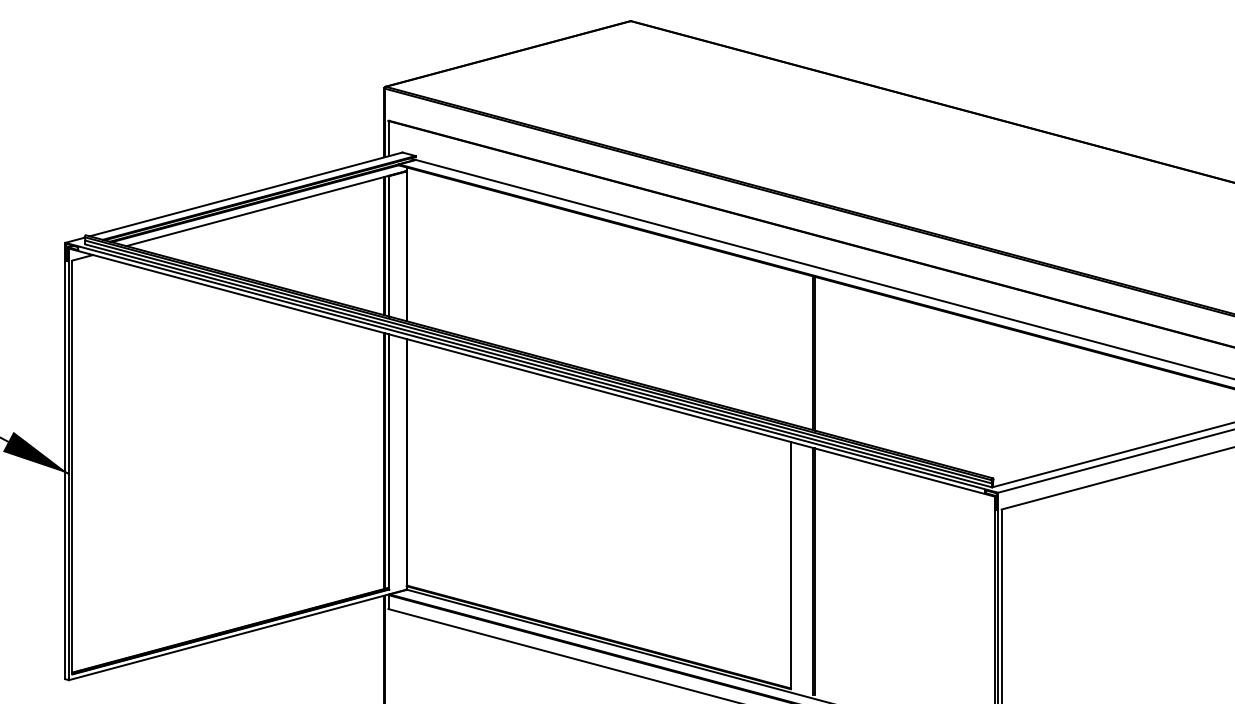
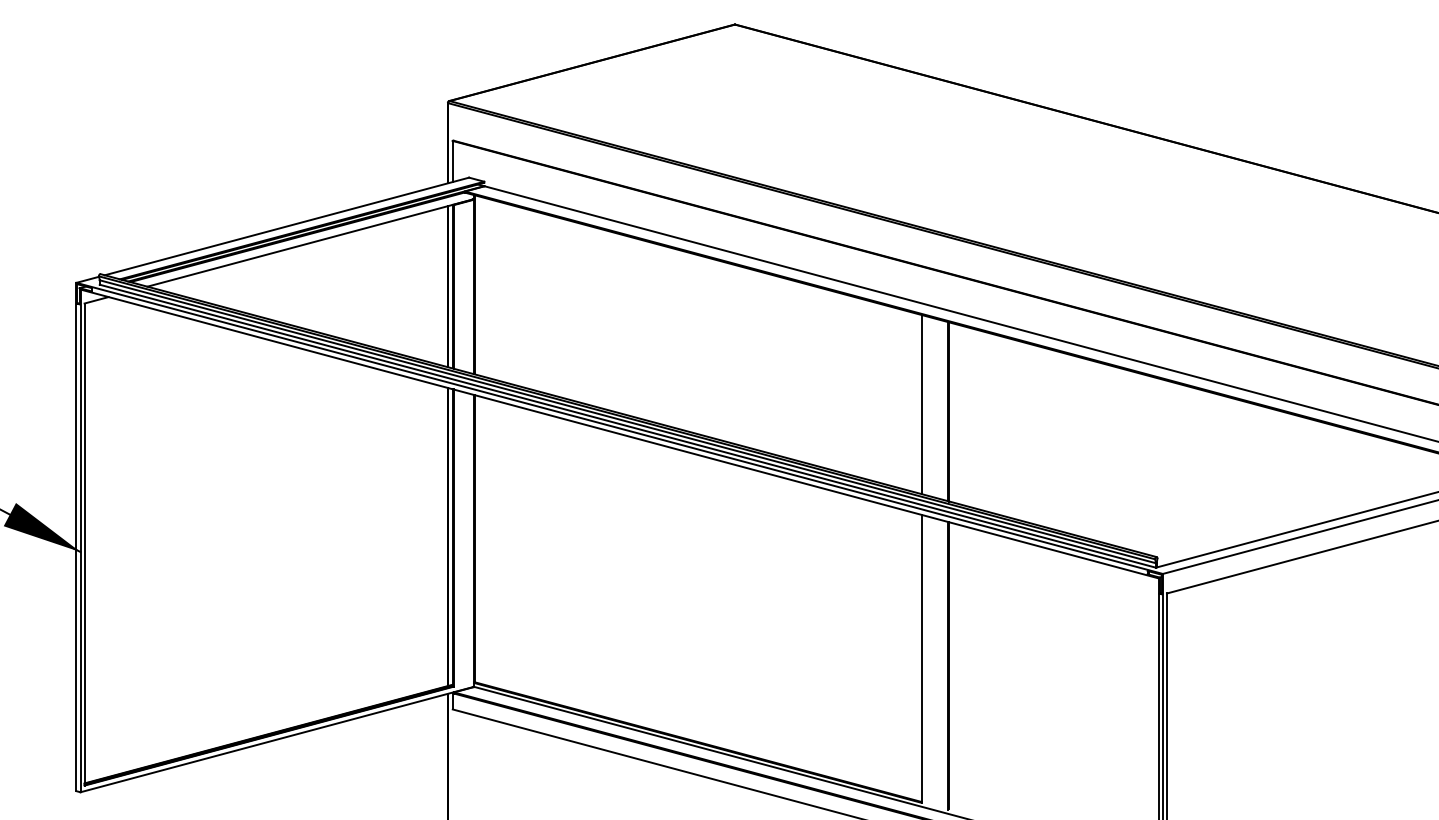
line: (790, 347) -> (921, 404), added

